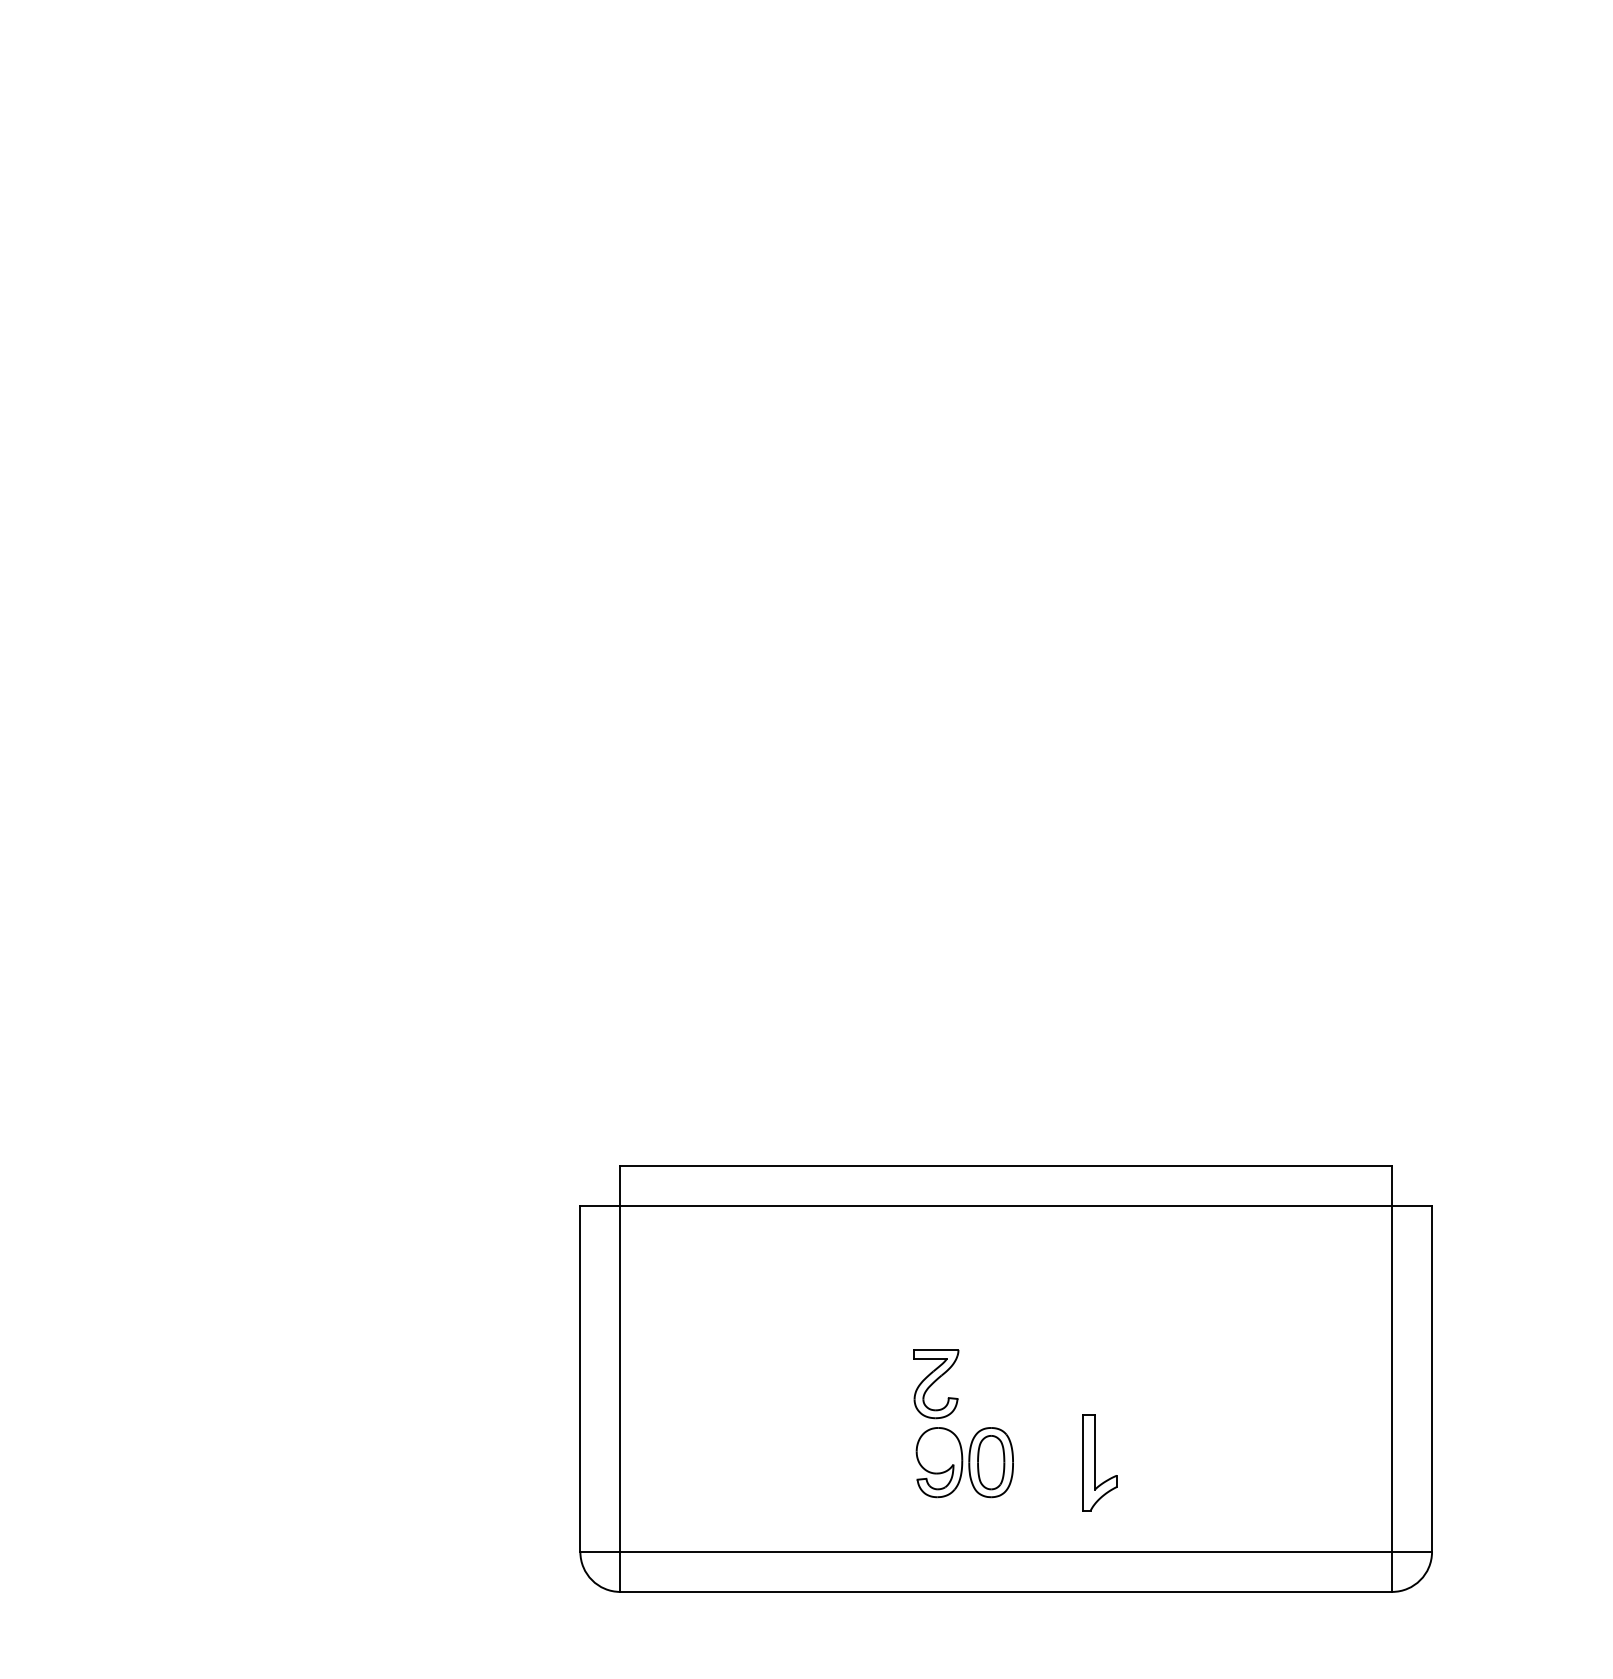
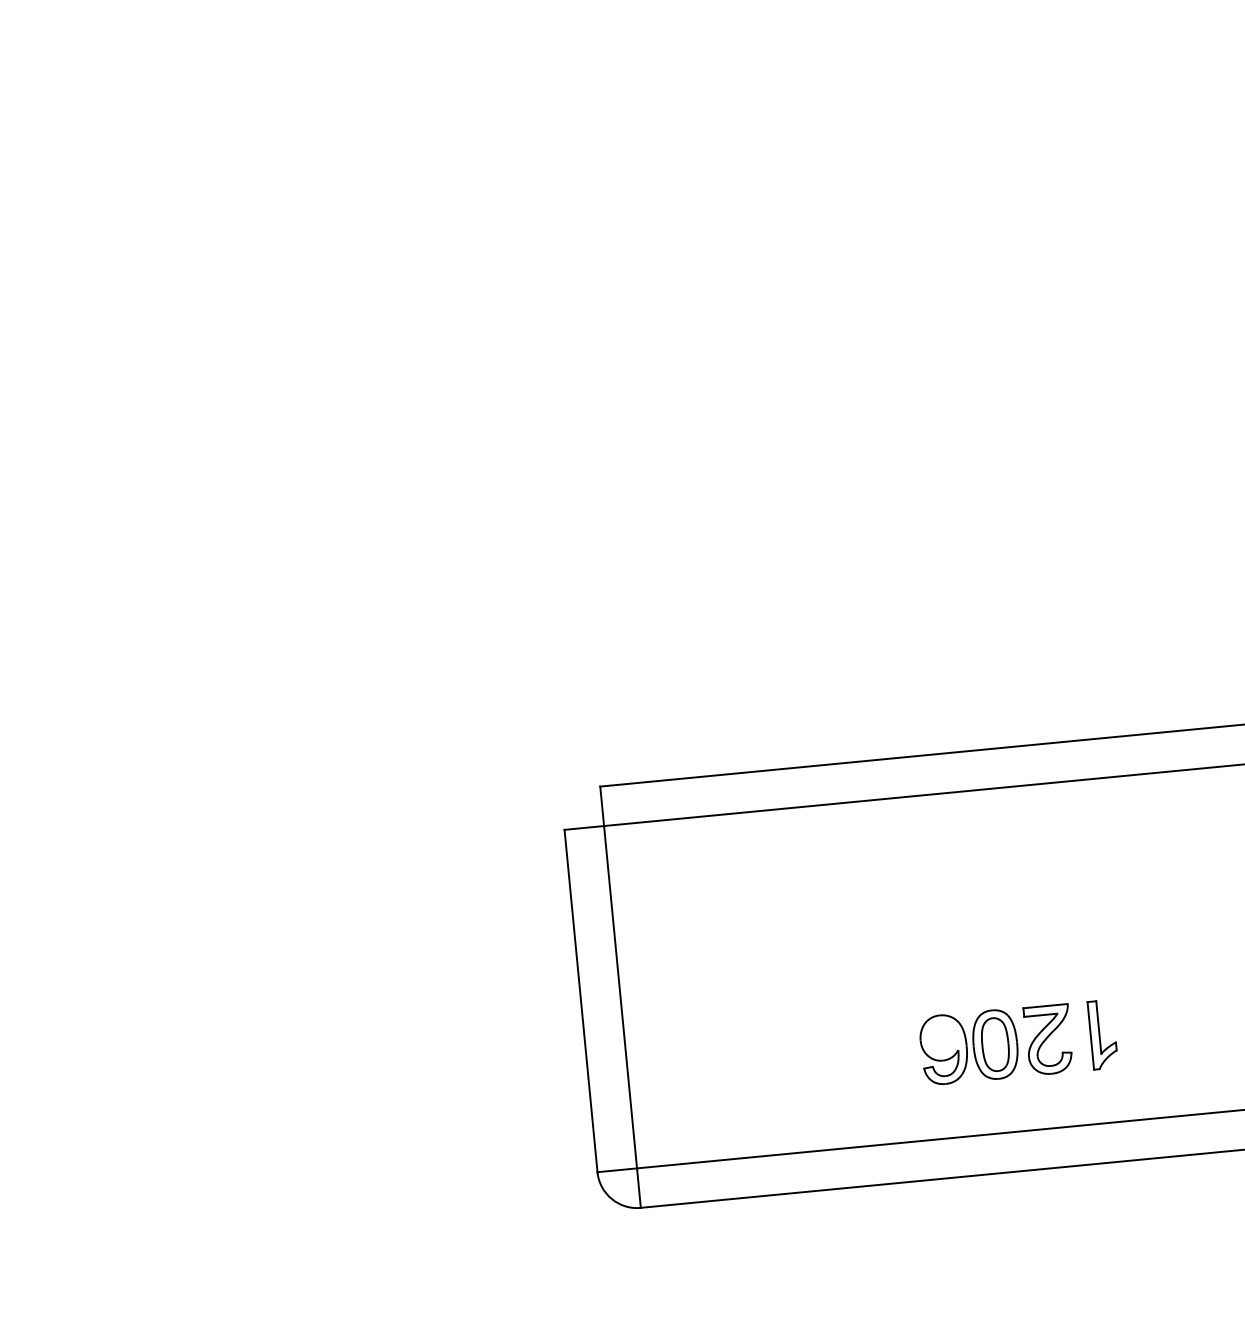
part: (936, 1384) -> (1049, 1040), moved
part: (1099, 1462) -> (1102, 1034), size x0.71

